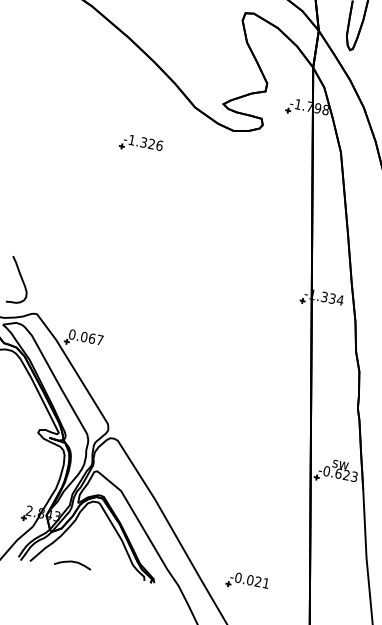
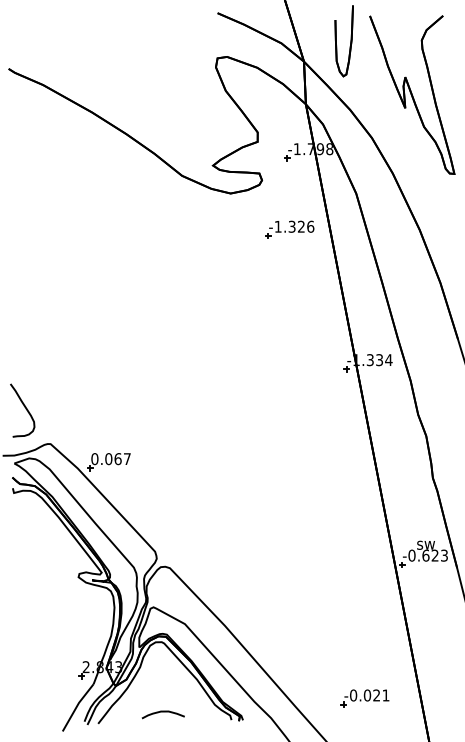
part: (141, 144) -> (289, 229), moved
curve: (72, 562) -> (162, 712), moved
part: (247, 582) -> (364, 698), moved

